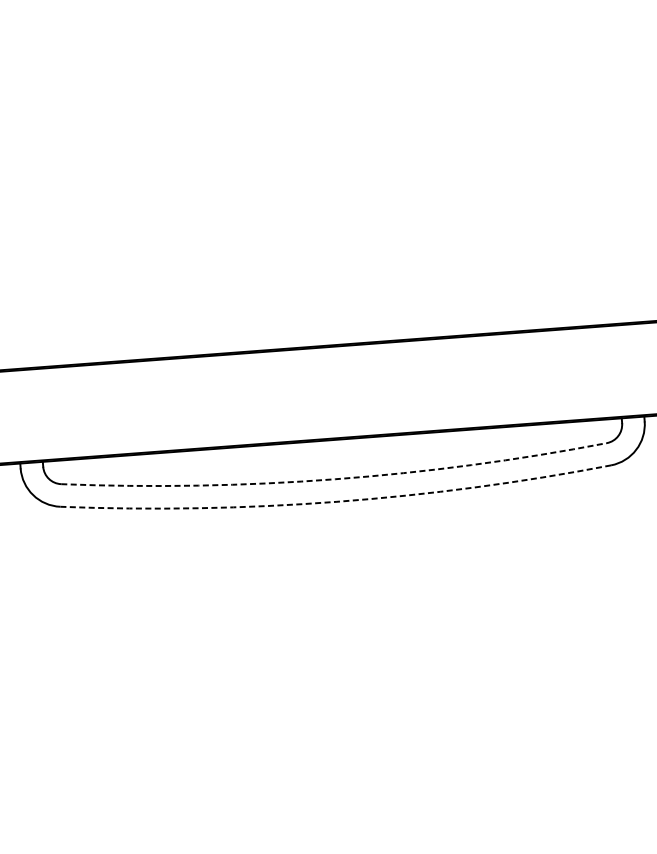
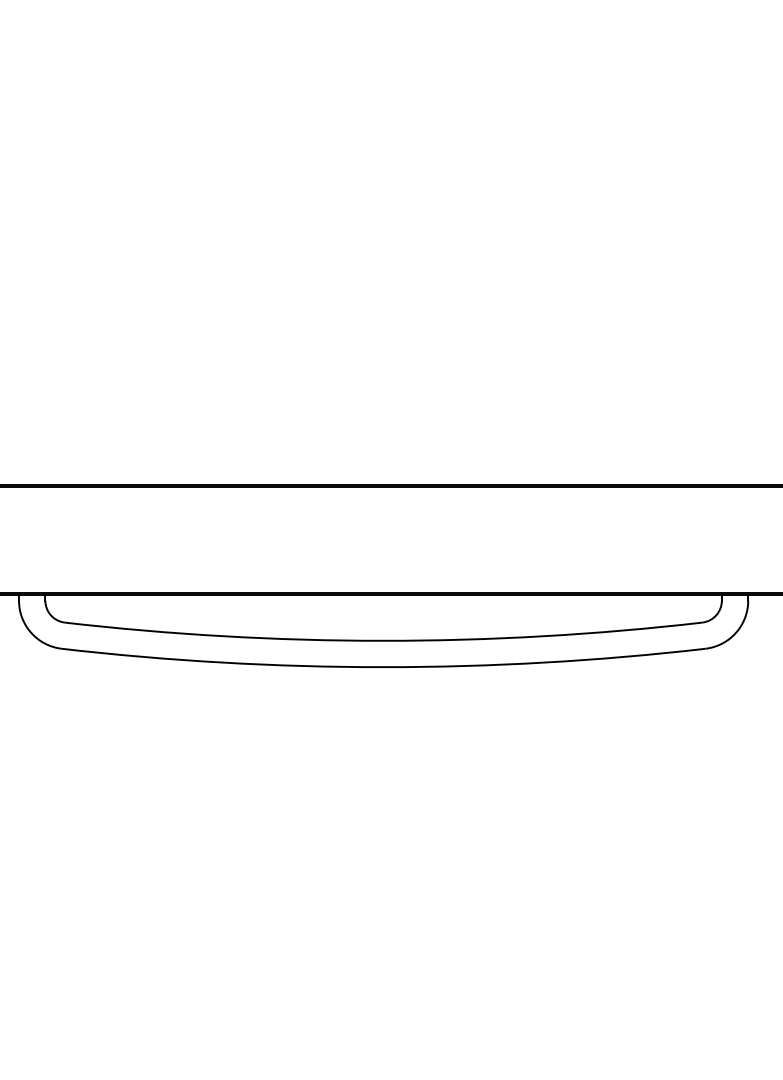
arc: (335, 478) -> (383, 640), dashed -> solid
arc: (336, 502) -> (383, 667), dashed -> solid

